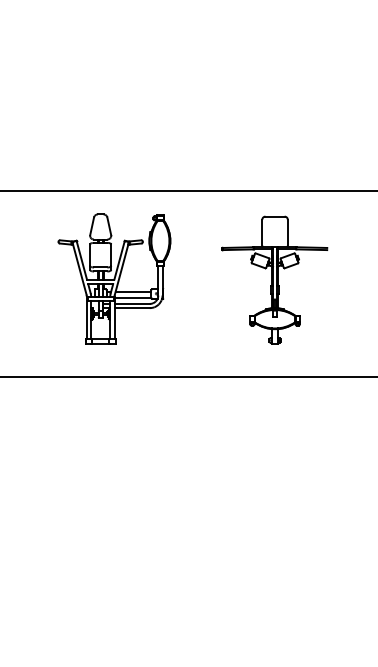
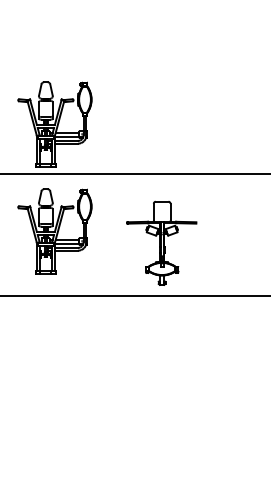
part: (113, 115) -> (54, 124), added
part: (274, 278) -> (161, 242), moved

